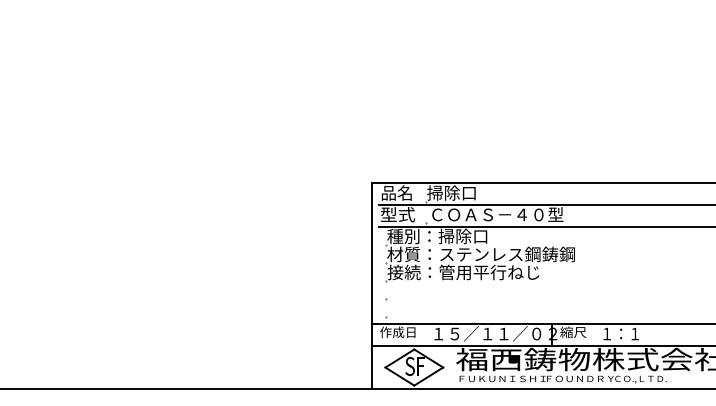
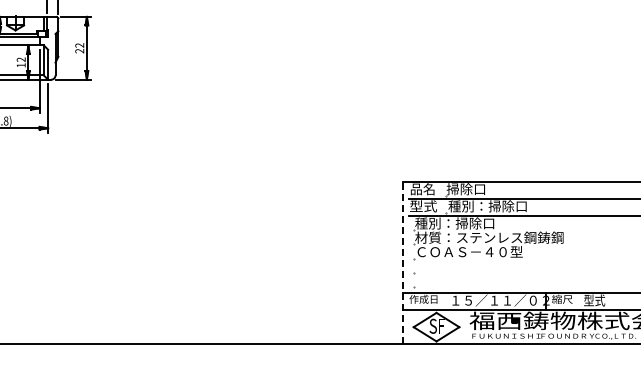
text: (496, 214) -> (501, 206), ＣＯＡＳ－４０型 -> 種別：掃除口
text: (463, 271) -> (475, 251), 接続：管用平行ねじ -> ＣＯＡＳ－４０型
line: (371, 285) -> (402, 262), solid -> dashed
text: (620, 333) -> (599, 300), １：１ -> 型式

